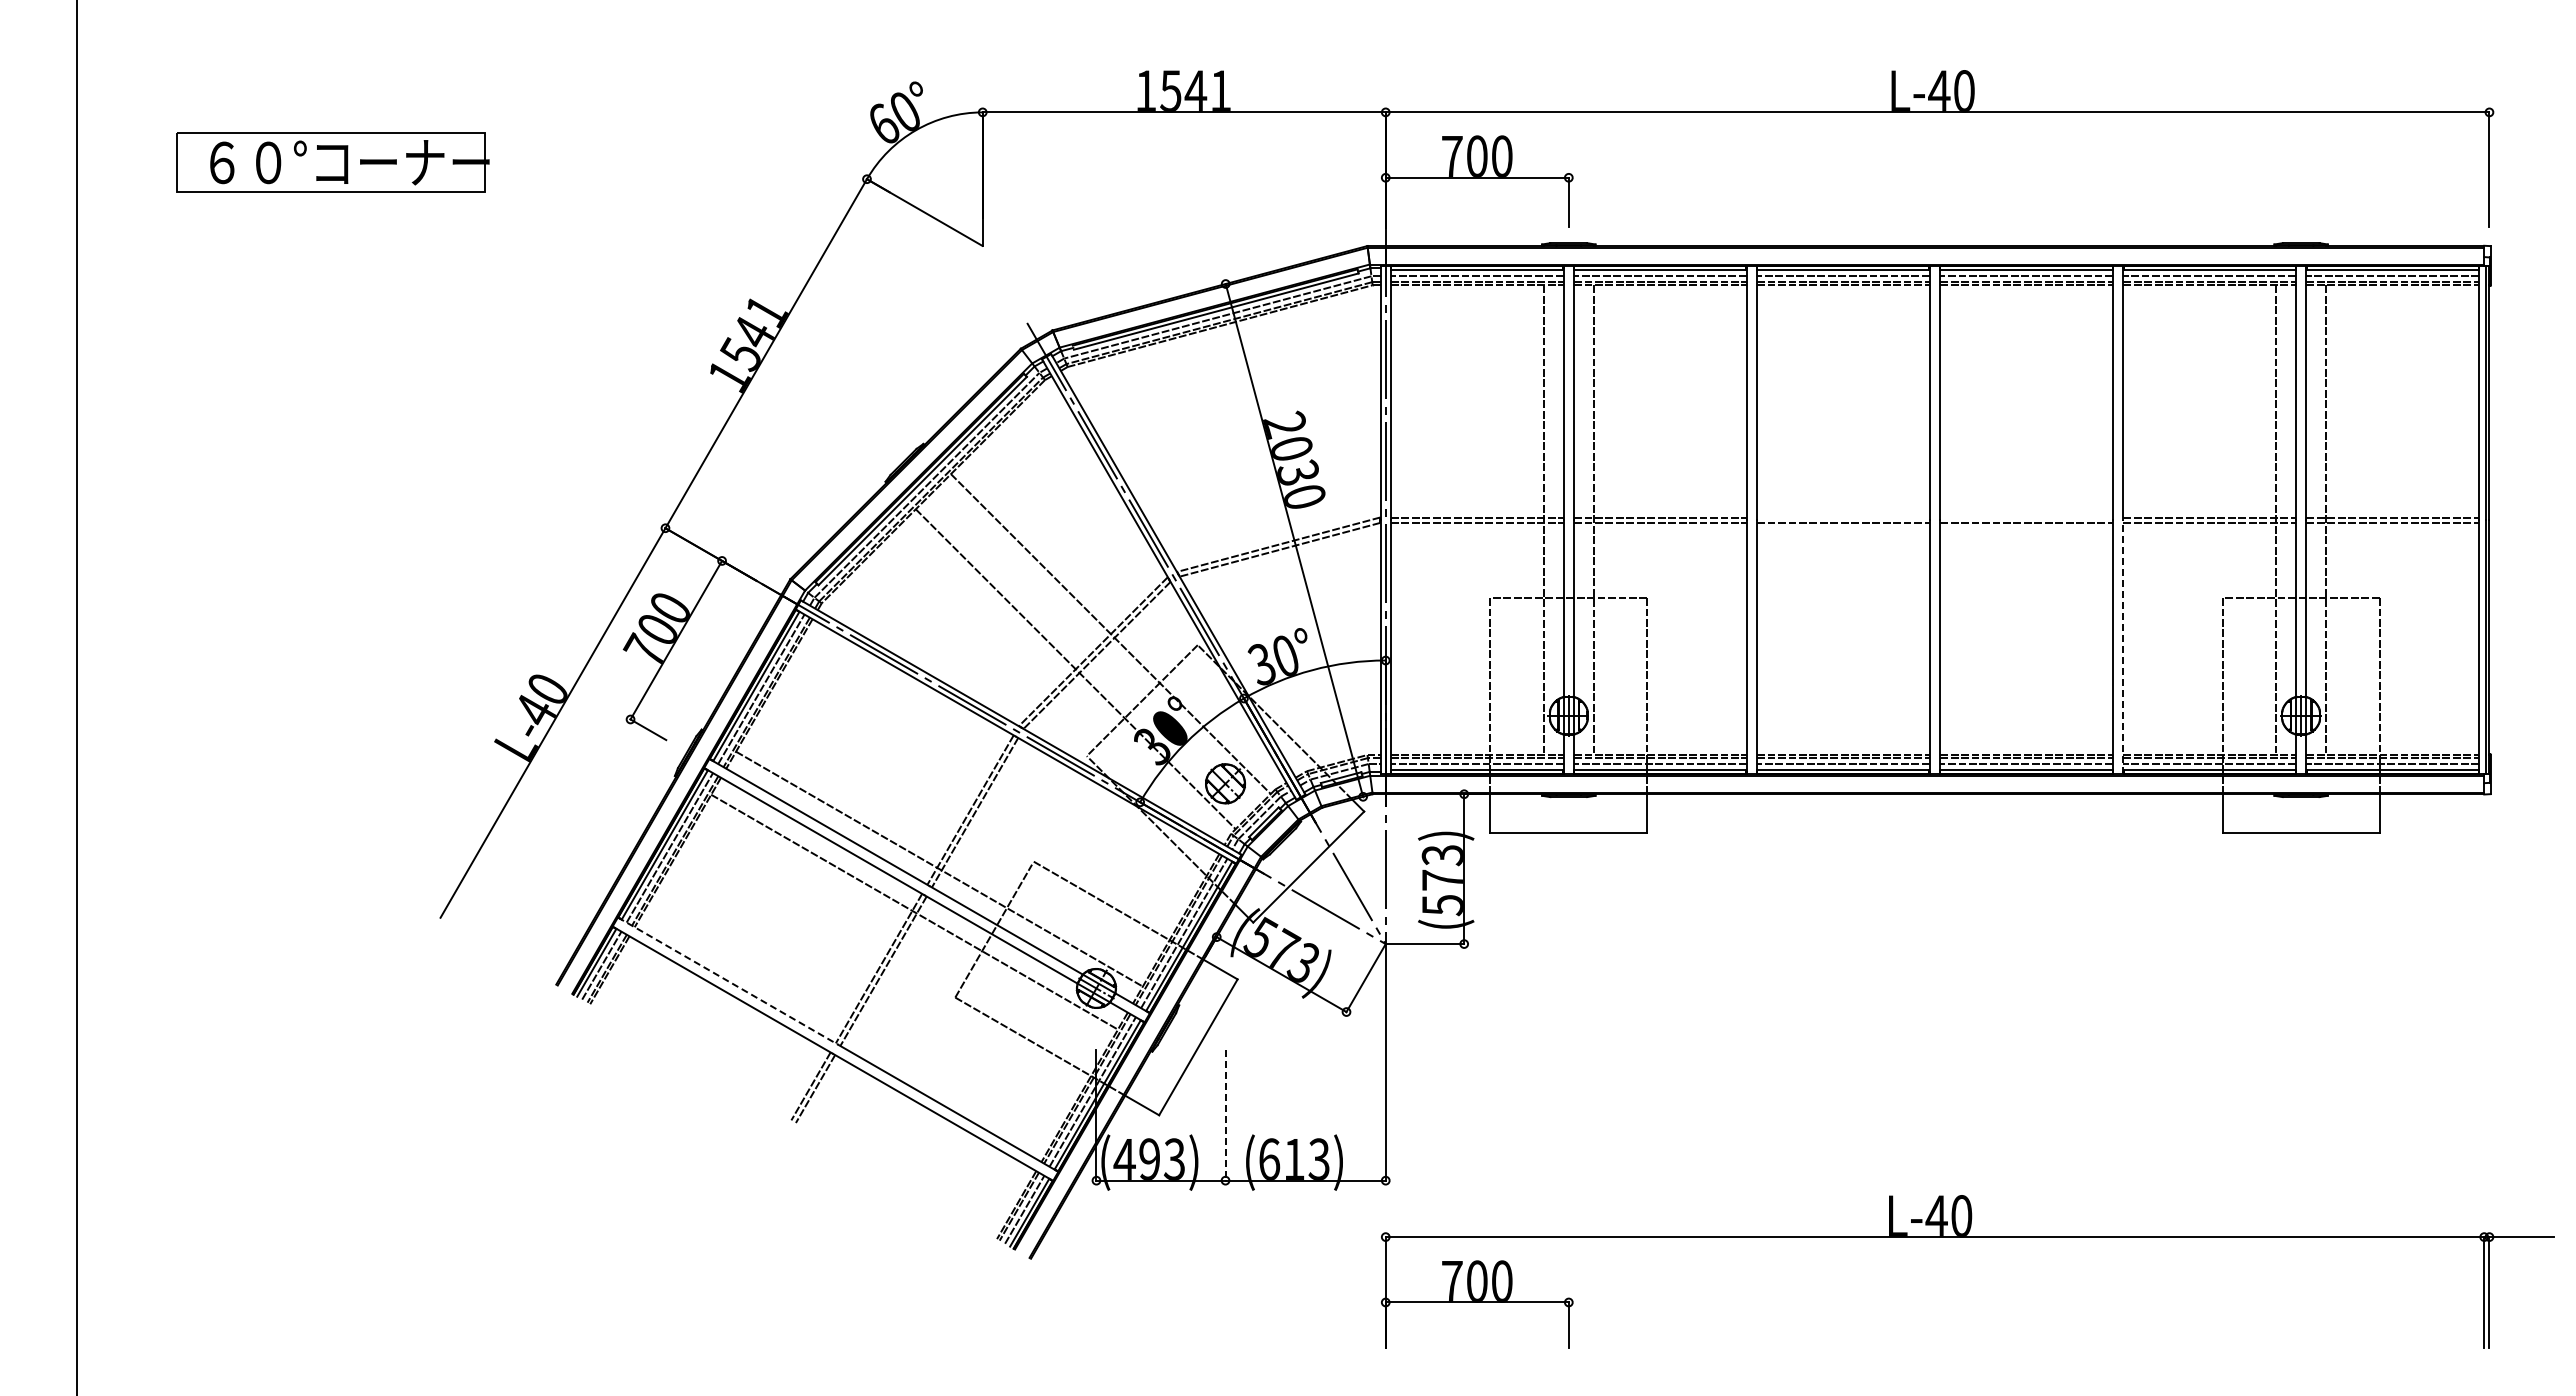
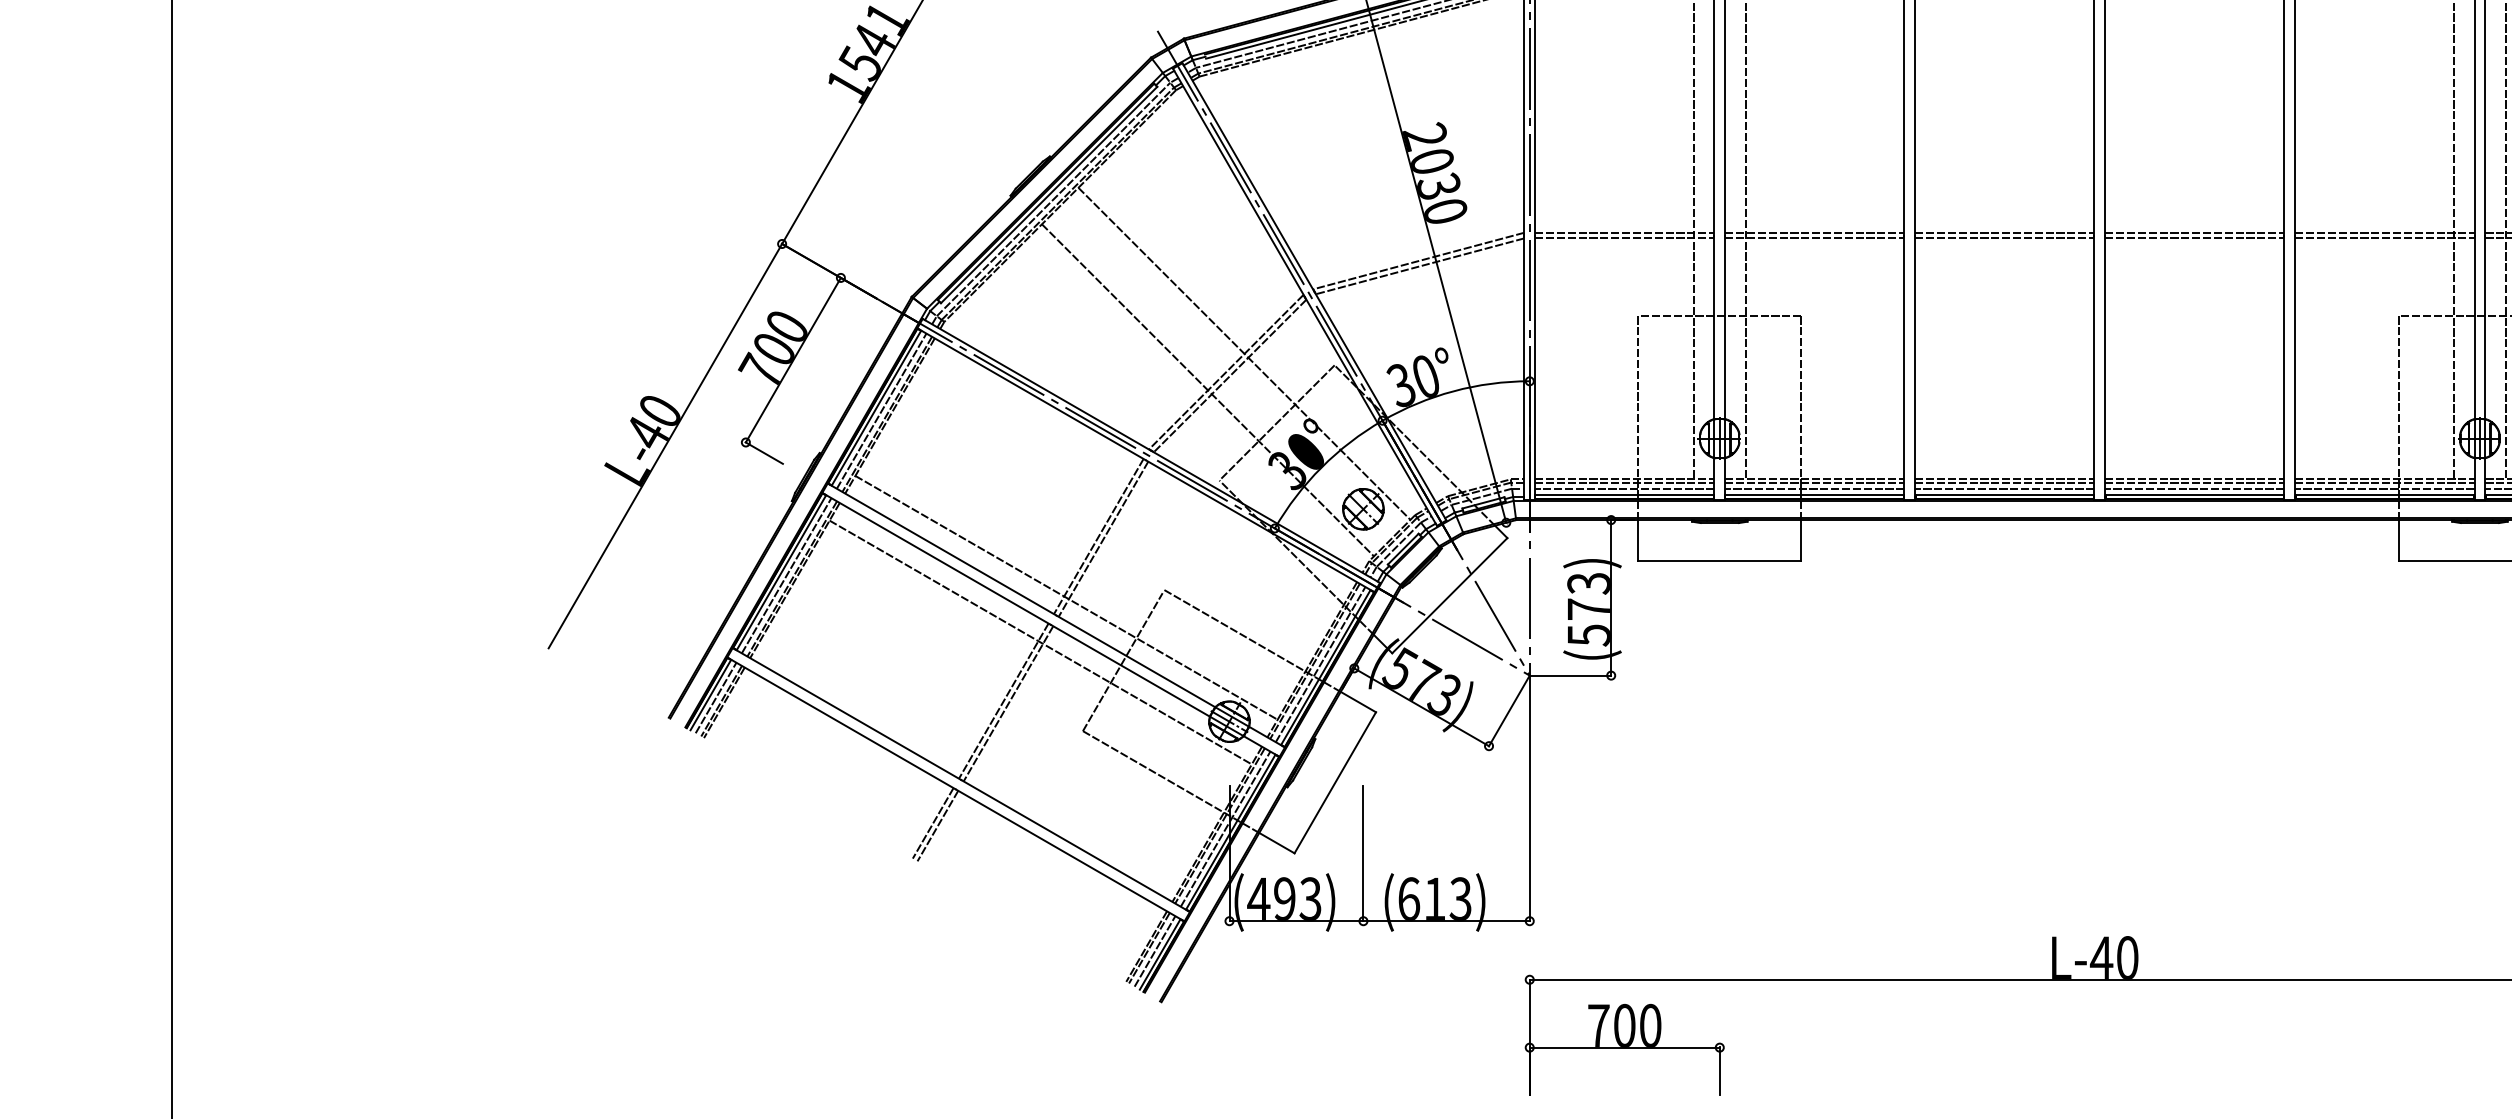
line: (1843, 517) -> (2004, 232), added
line: (2026, 517) -> (2194, 232), added
line: (2123, 646) -> (2295, 366), dashed -> solid
line: (728, 981) -> (847, 714), dashed -> solid
line: (1225, 1116) -> (1363, 854), dashed -> solid

